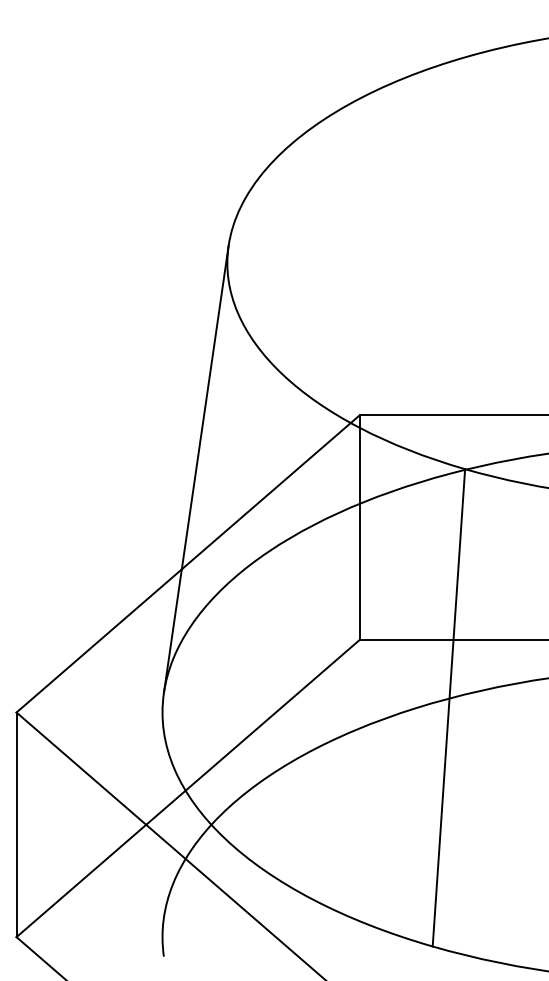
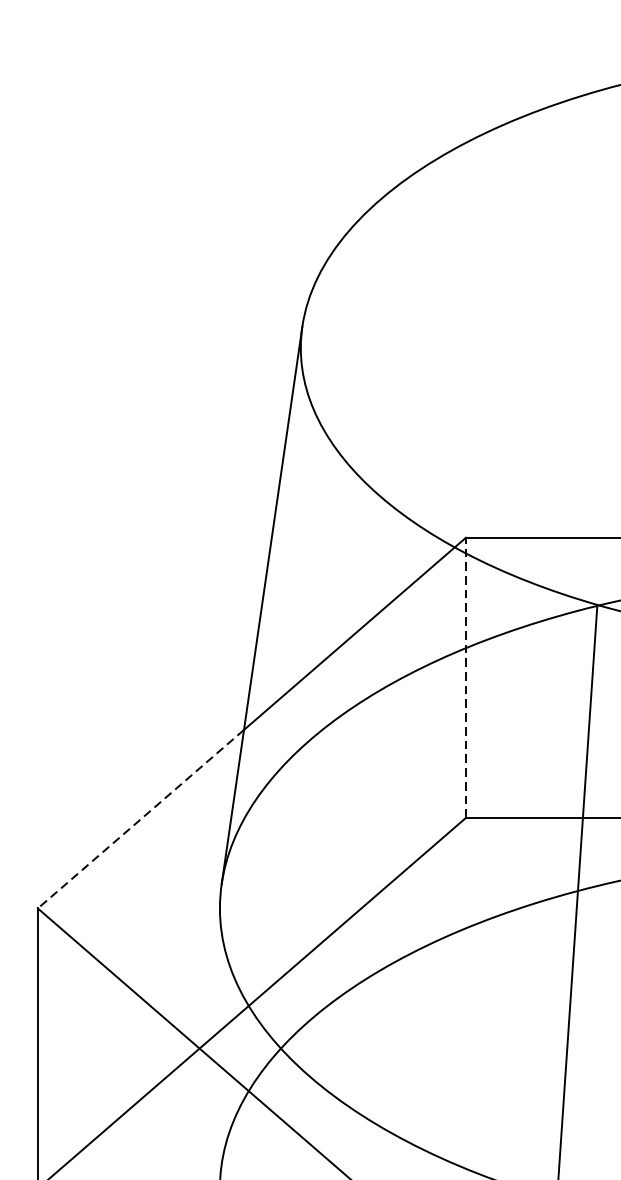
line: (359, 527) -> (465, 677), solid -> dashed
line: (98, 641) -> (140, 819), solid -> dashed

